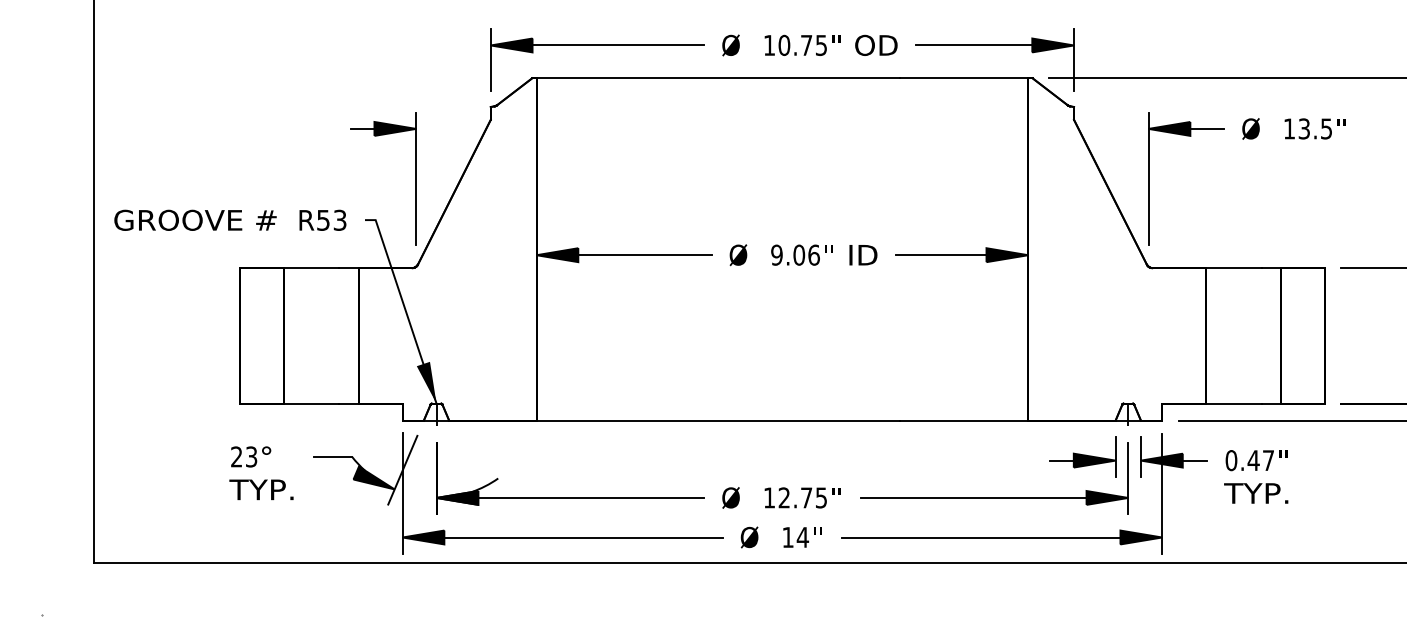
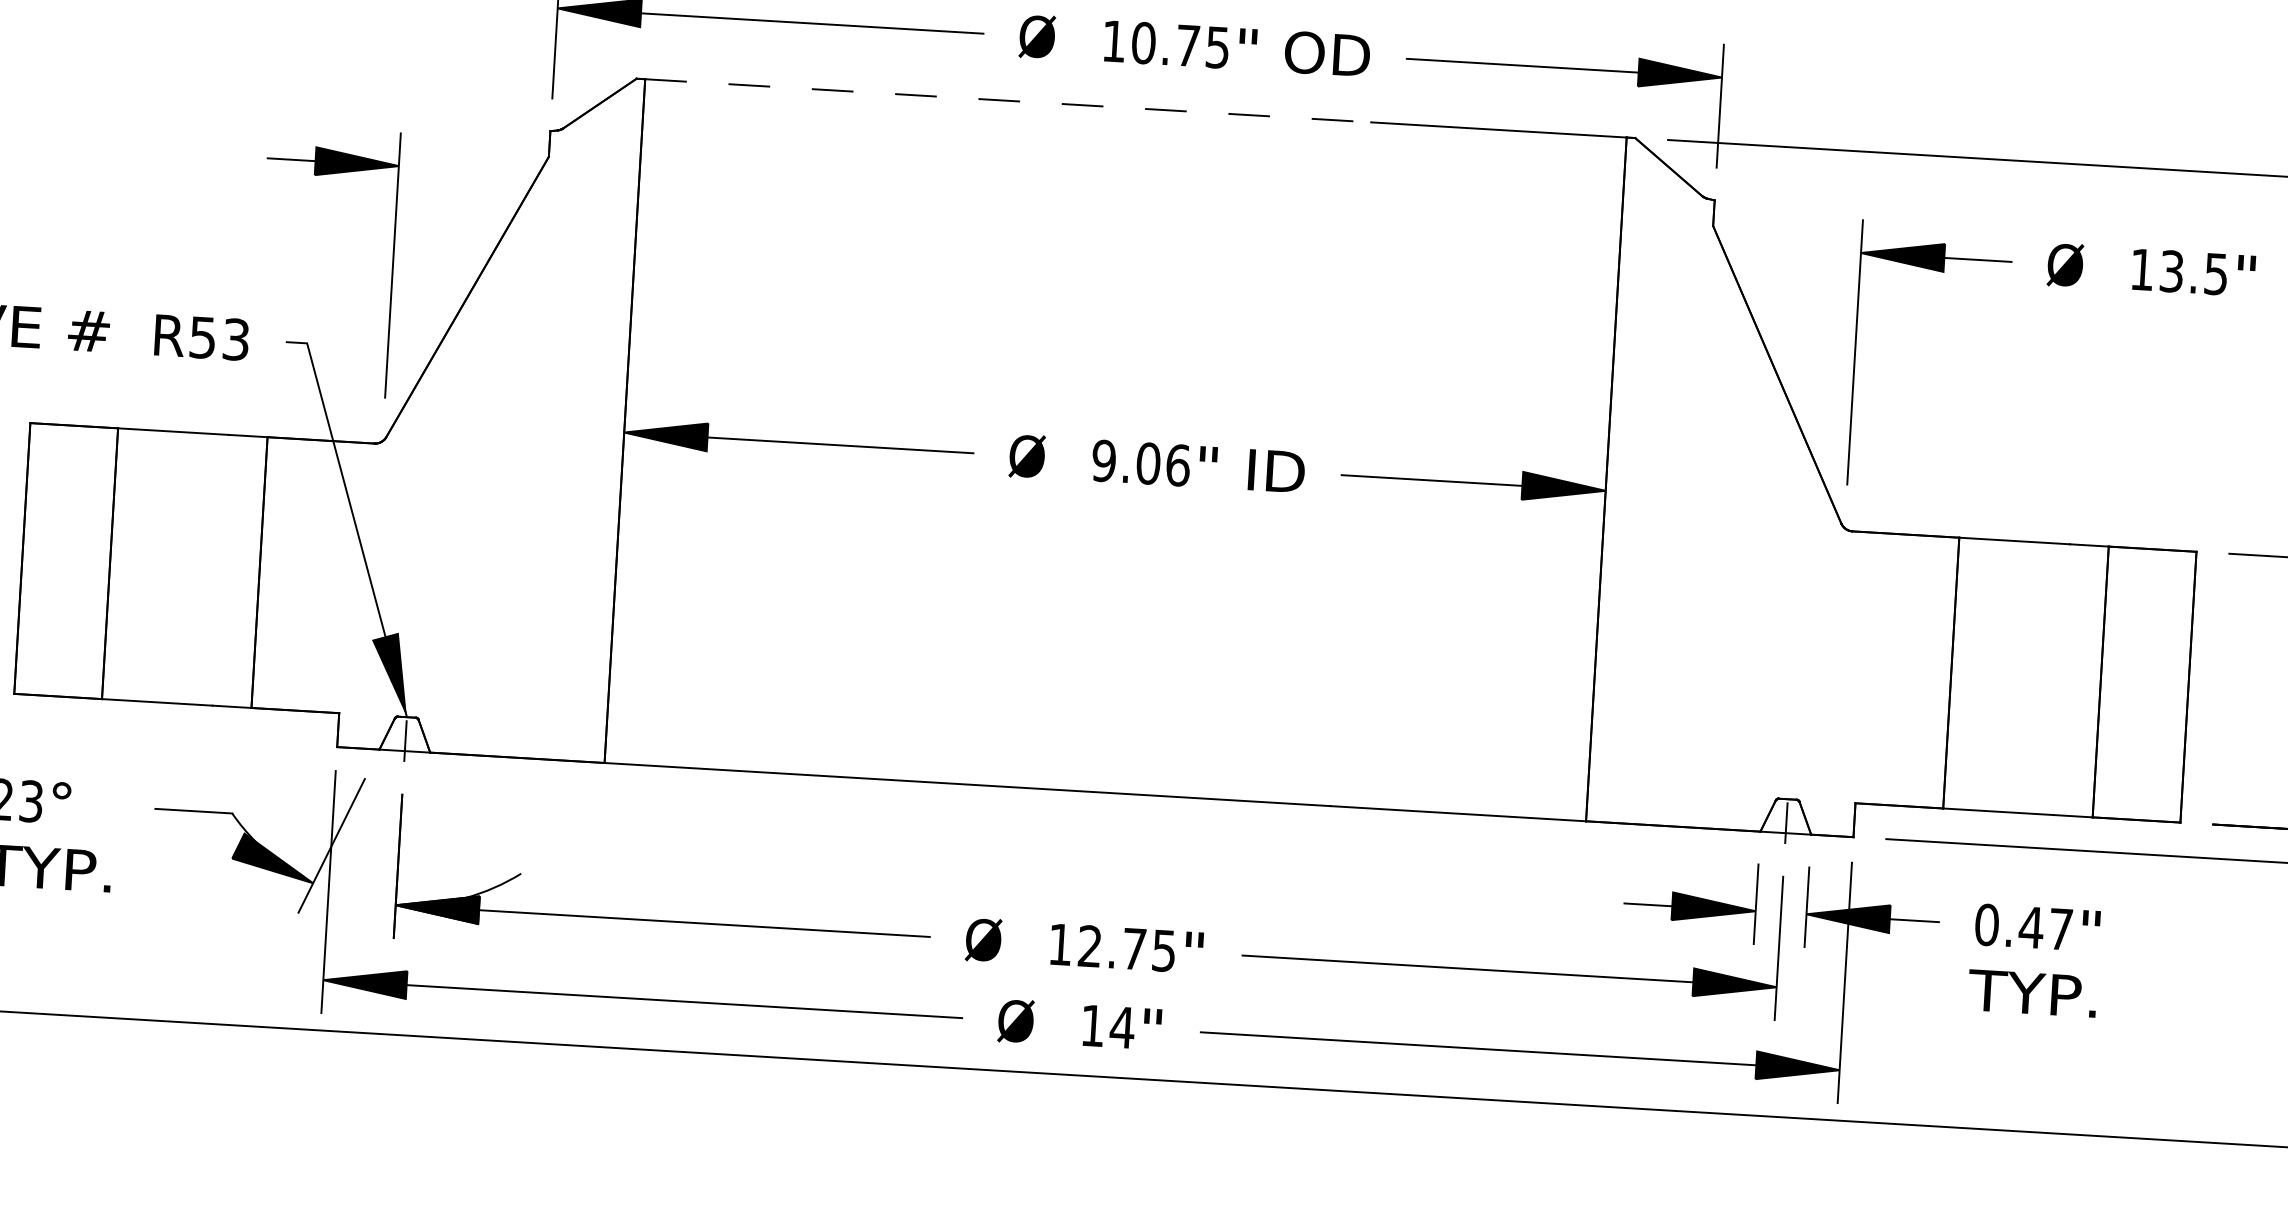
line: (718, 78) -> (1008, 101), solid -> dashed

